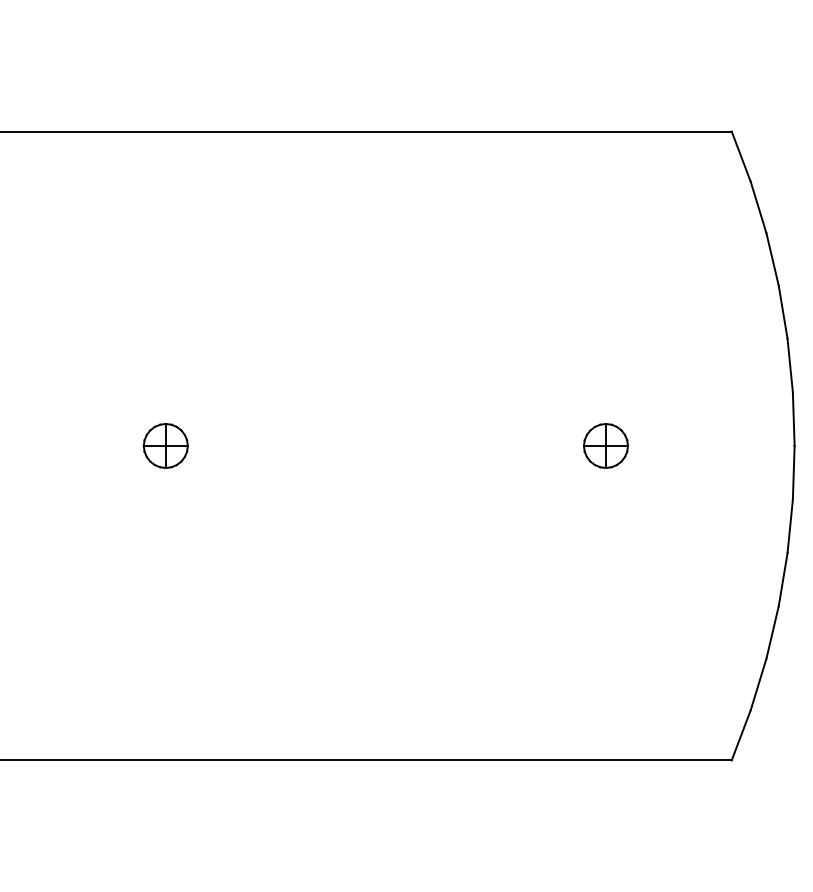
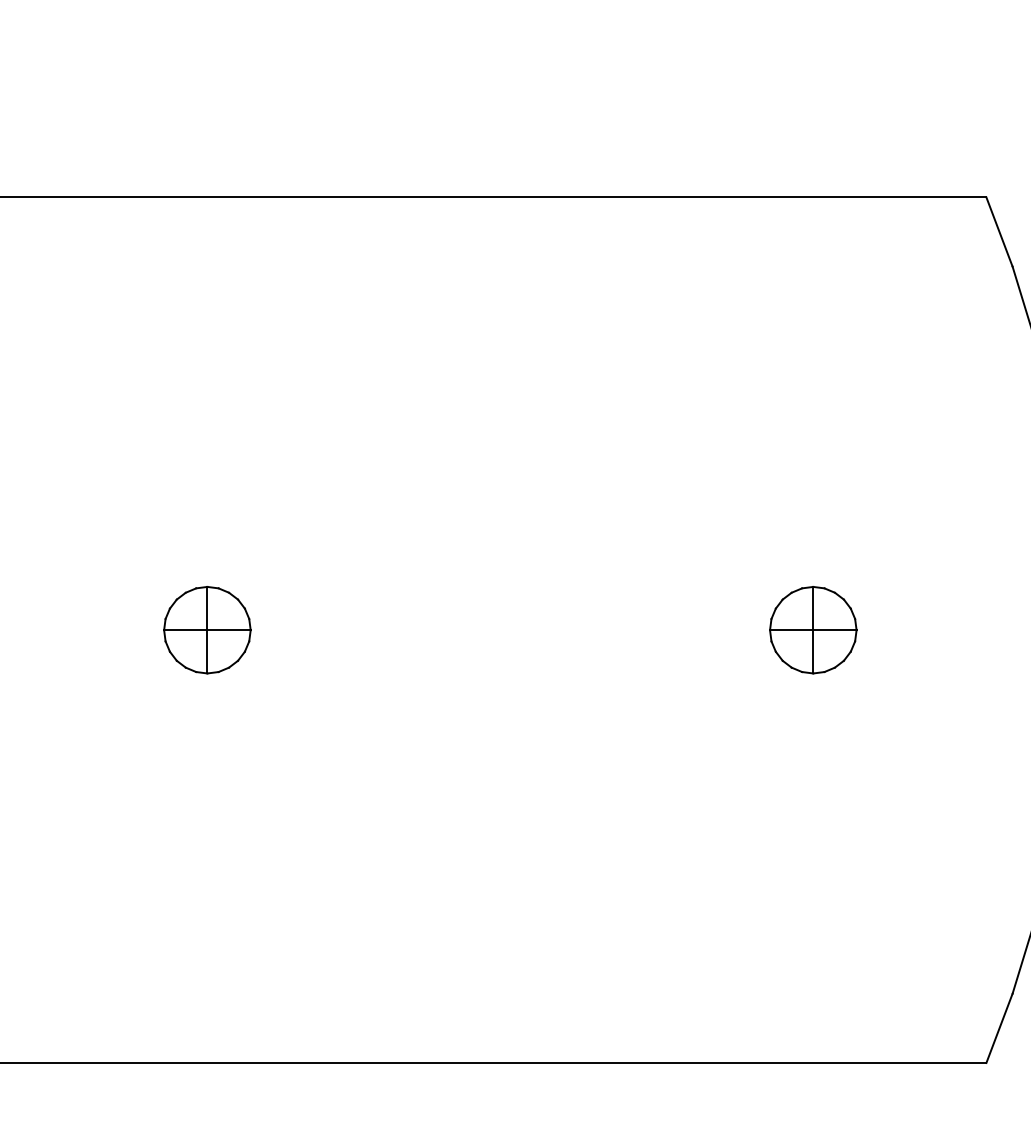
part: (165, 445) -> (207, 629), size x1.43
part: (605, 445) -> (812, 629), size x1.43

